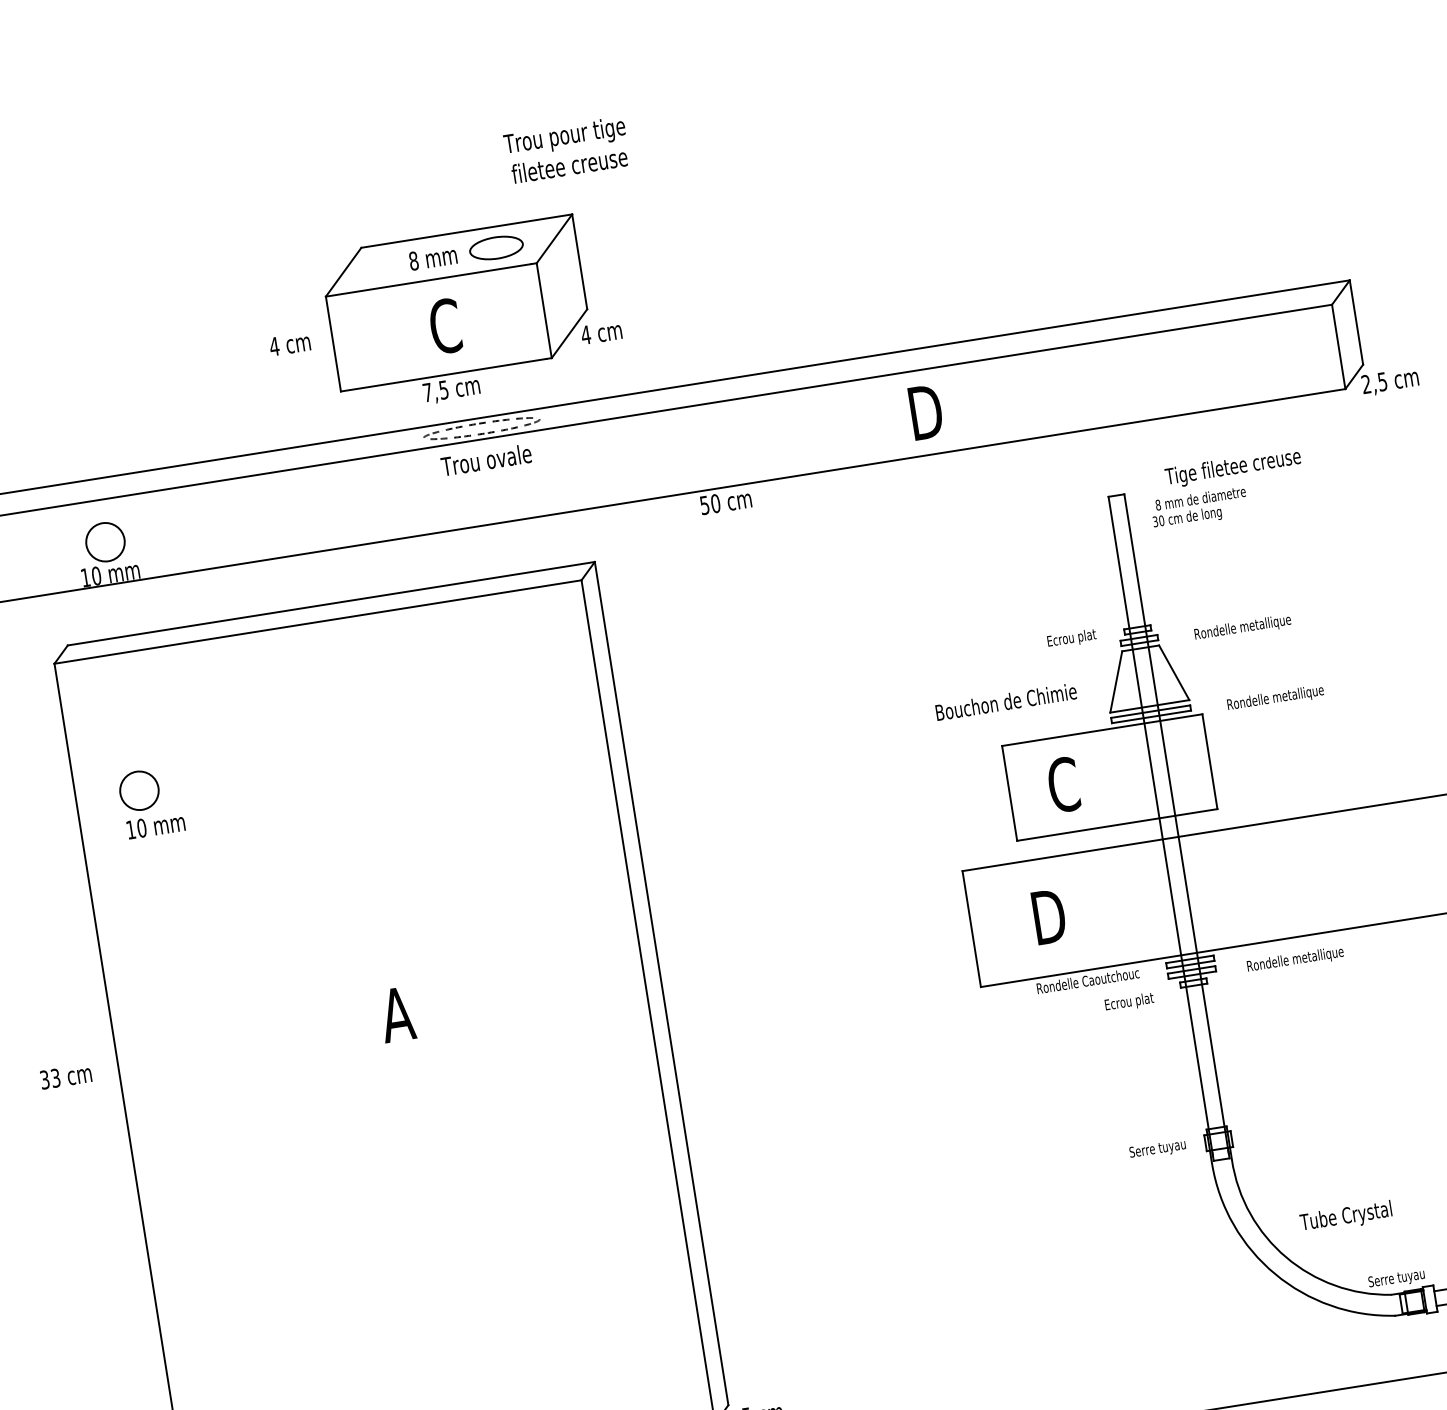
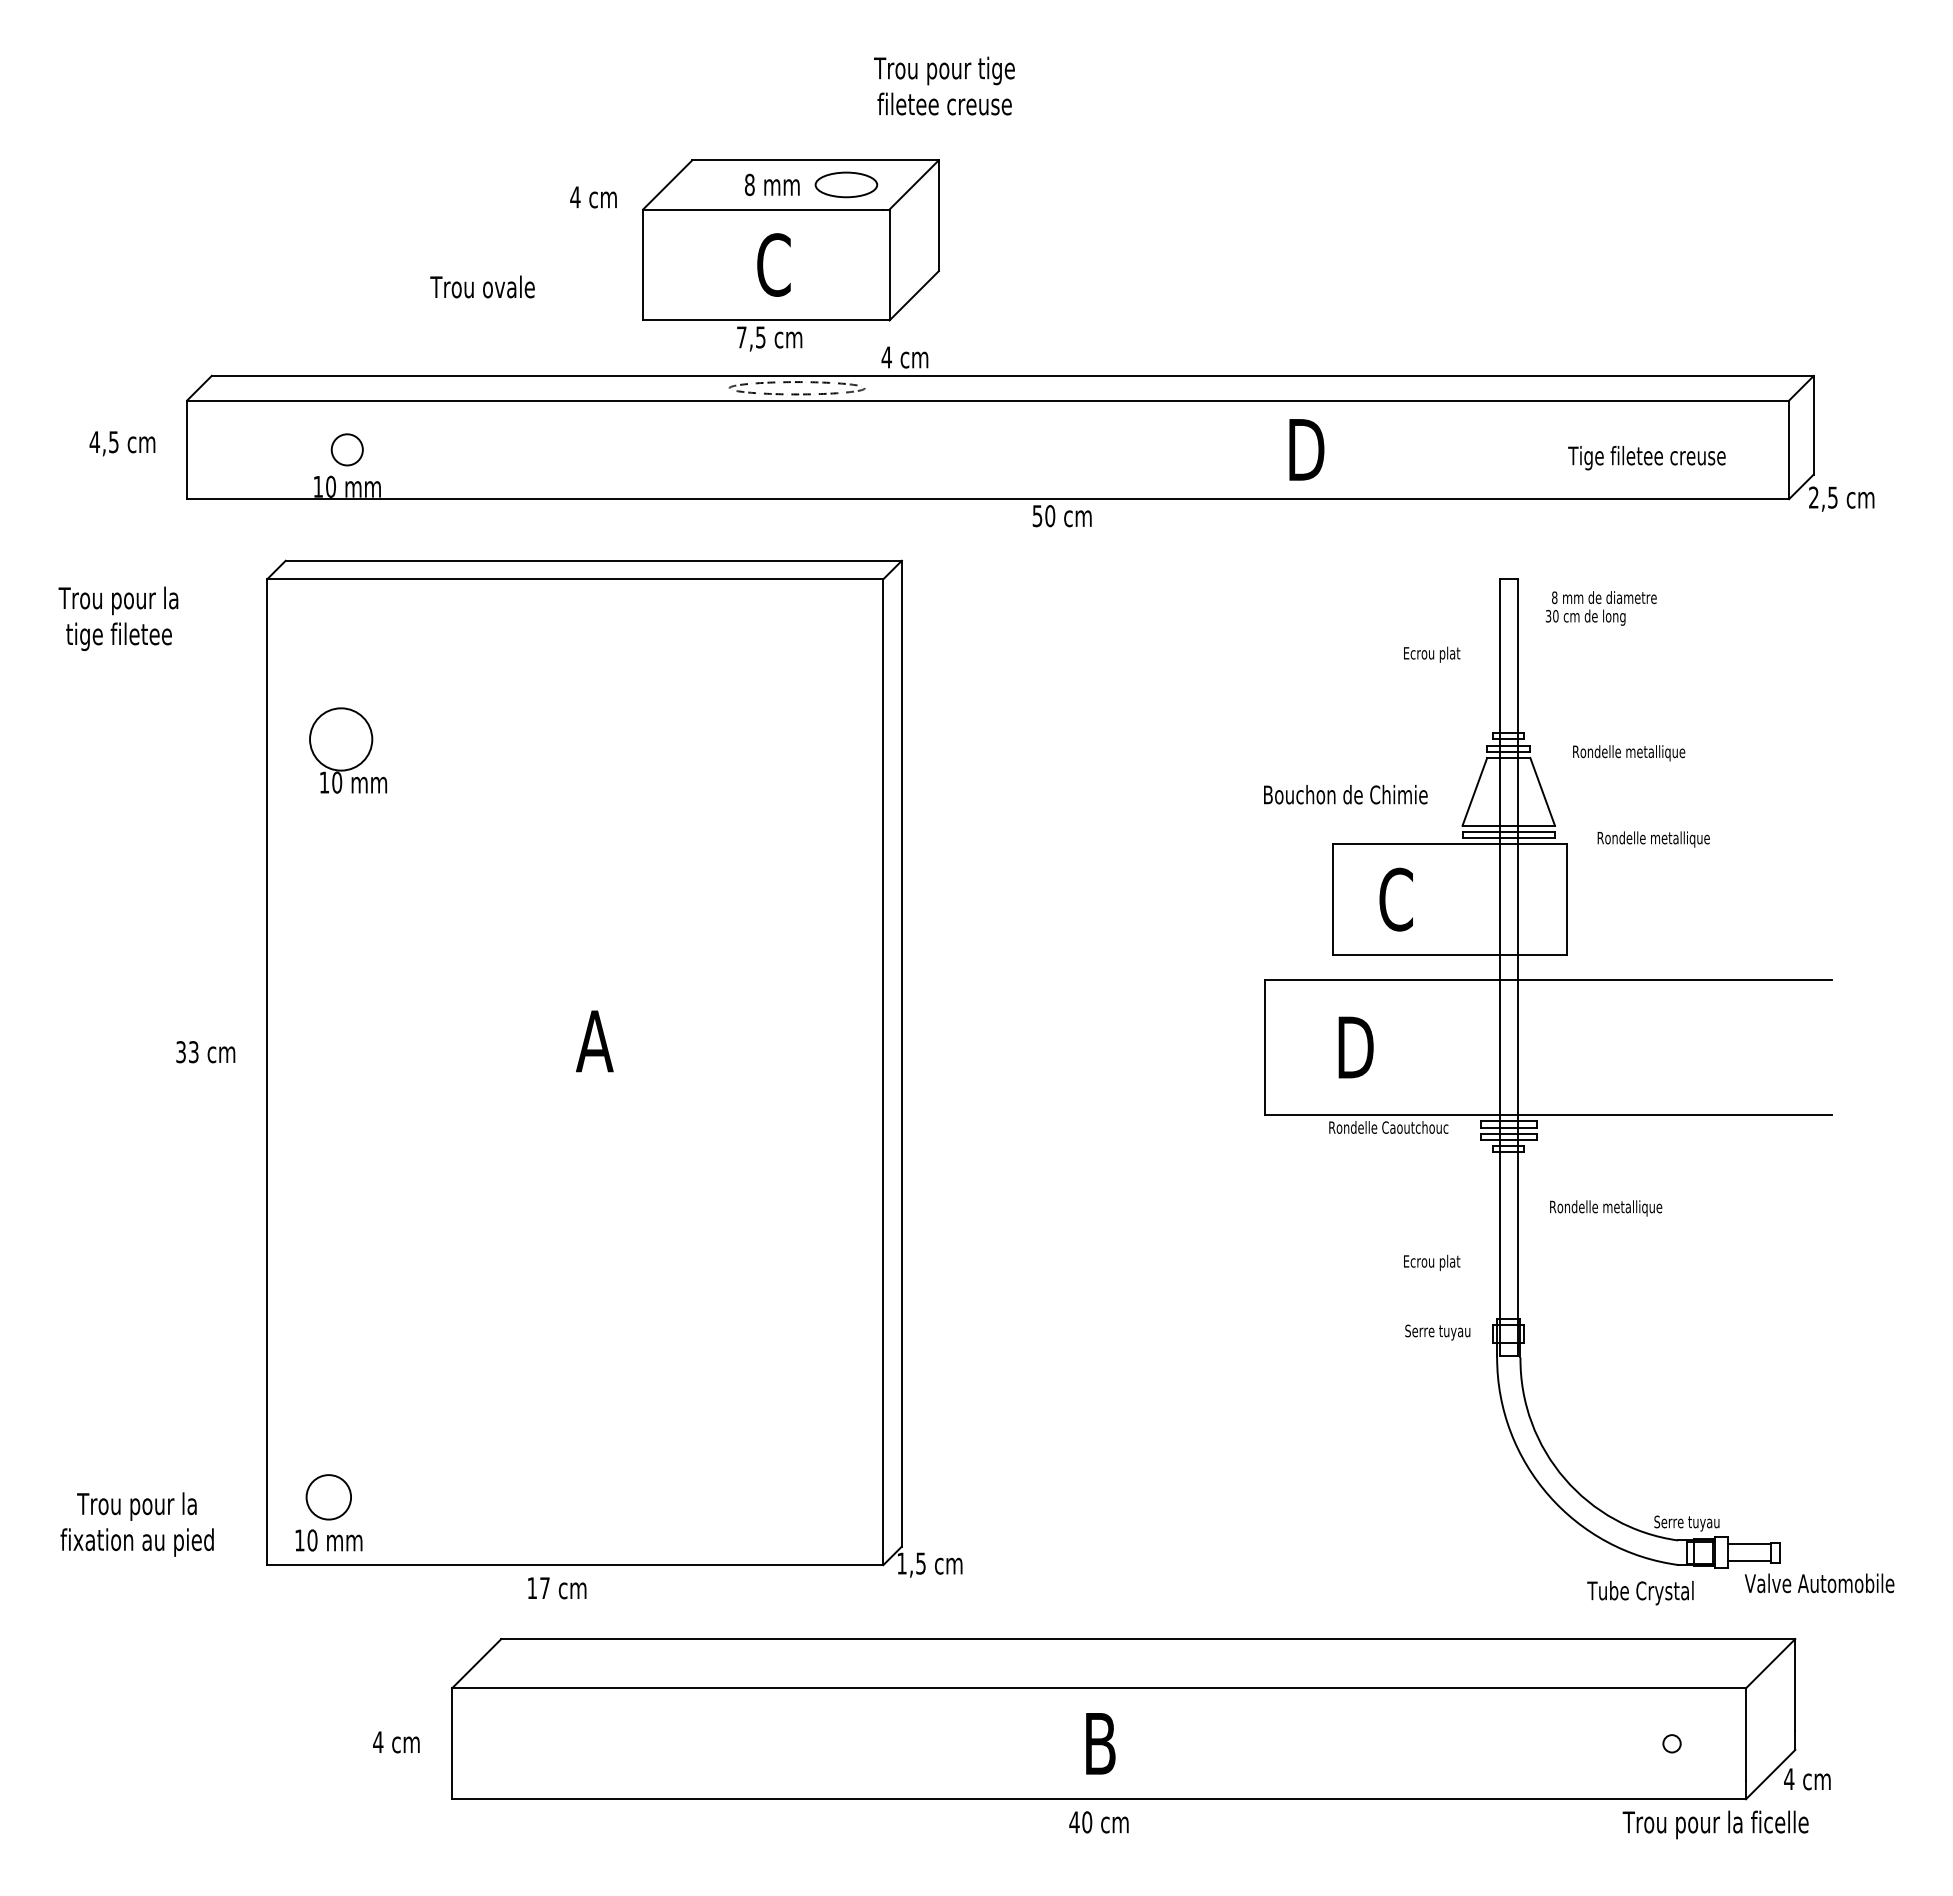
text: (601, 332) -> (904, 357), moved
text: (290, 344) -> (593, 197), moved
text: (486, 459) -> (482, 286), moved
text: (1232, 468) -> (1646, 458), moved
circle: (105, 541) -> (347, 449), size x0.7
text: (1072, 638) -> (1432, 654), moved
circle: (138, 790) -> (340, 739), size x1.4
text: (1295, 960) -> (1606, 1208), moved
text: (1129, 1002) -> (1432, 1262), moved
text: (1346, 1217) -> (1640, 1593), moved

